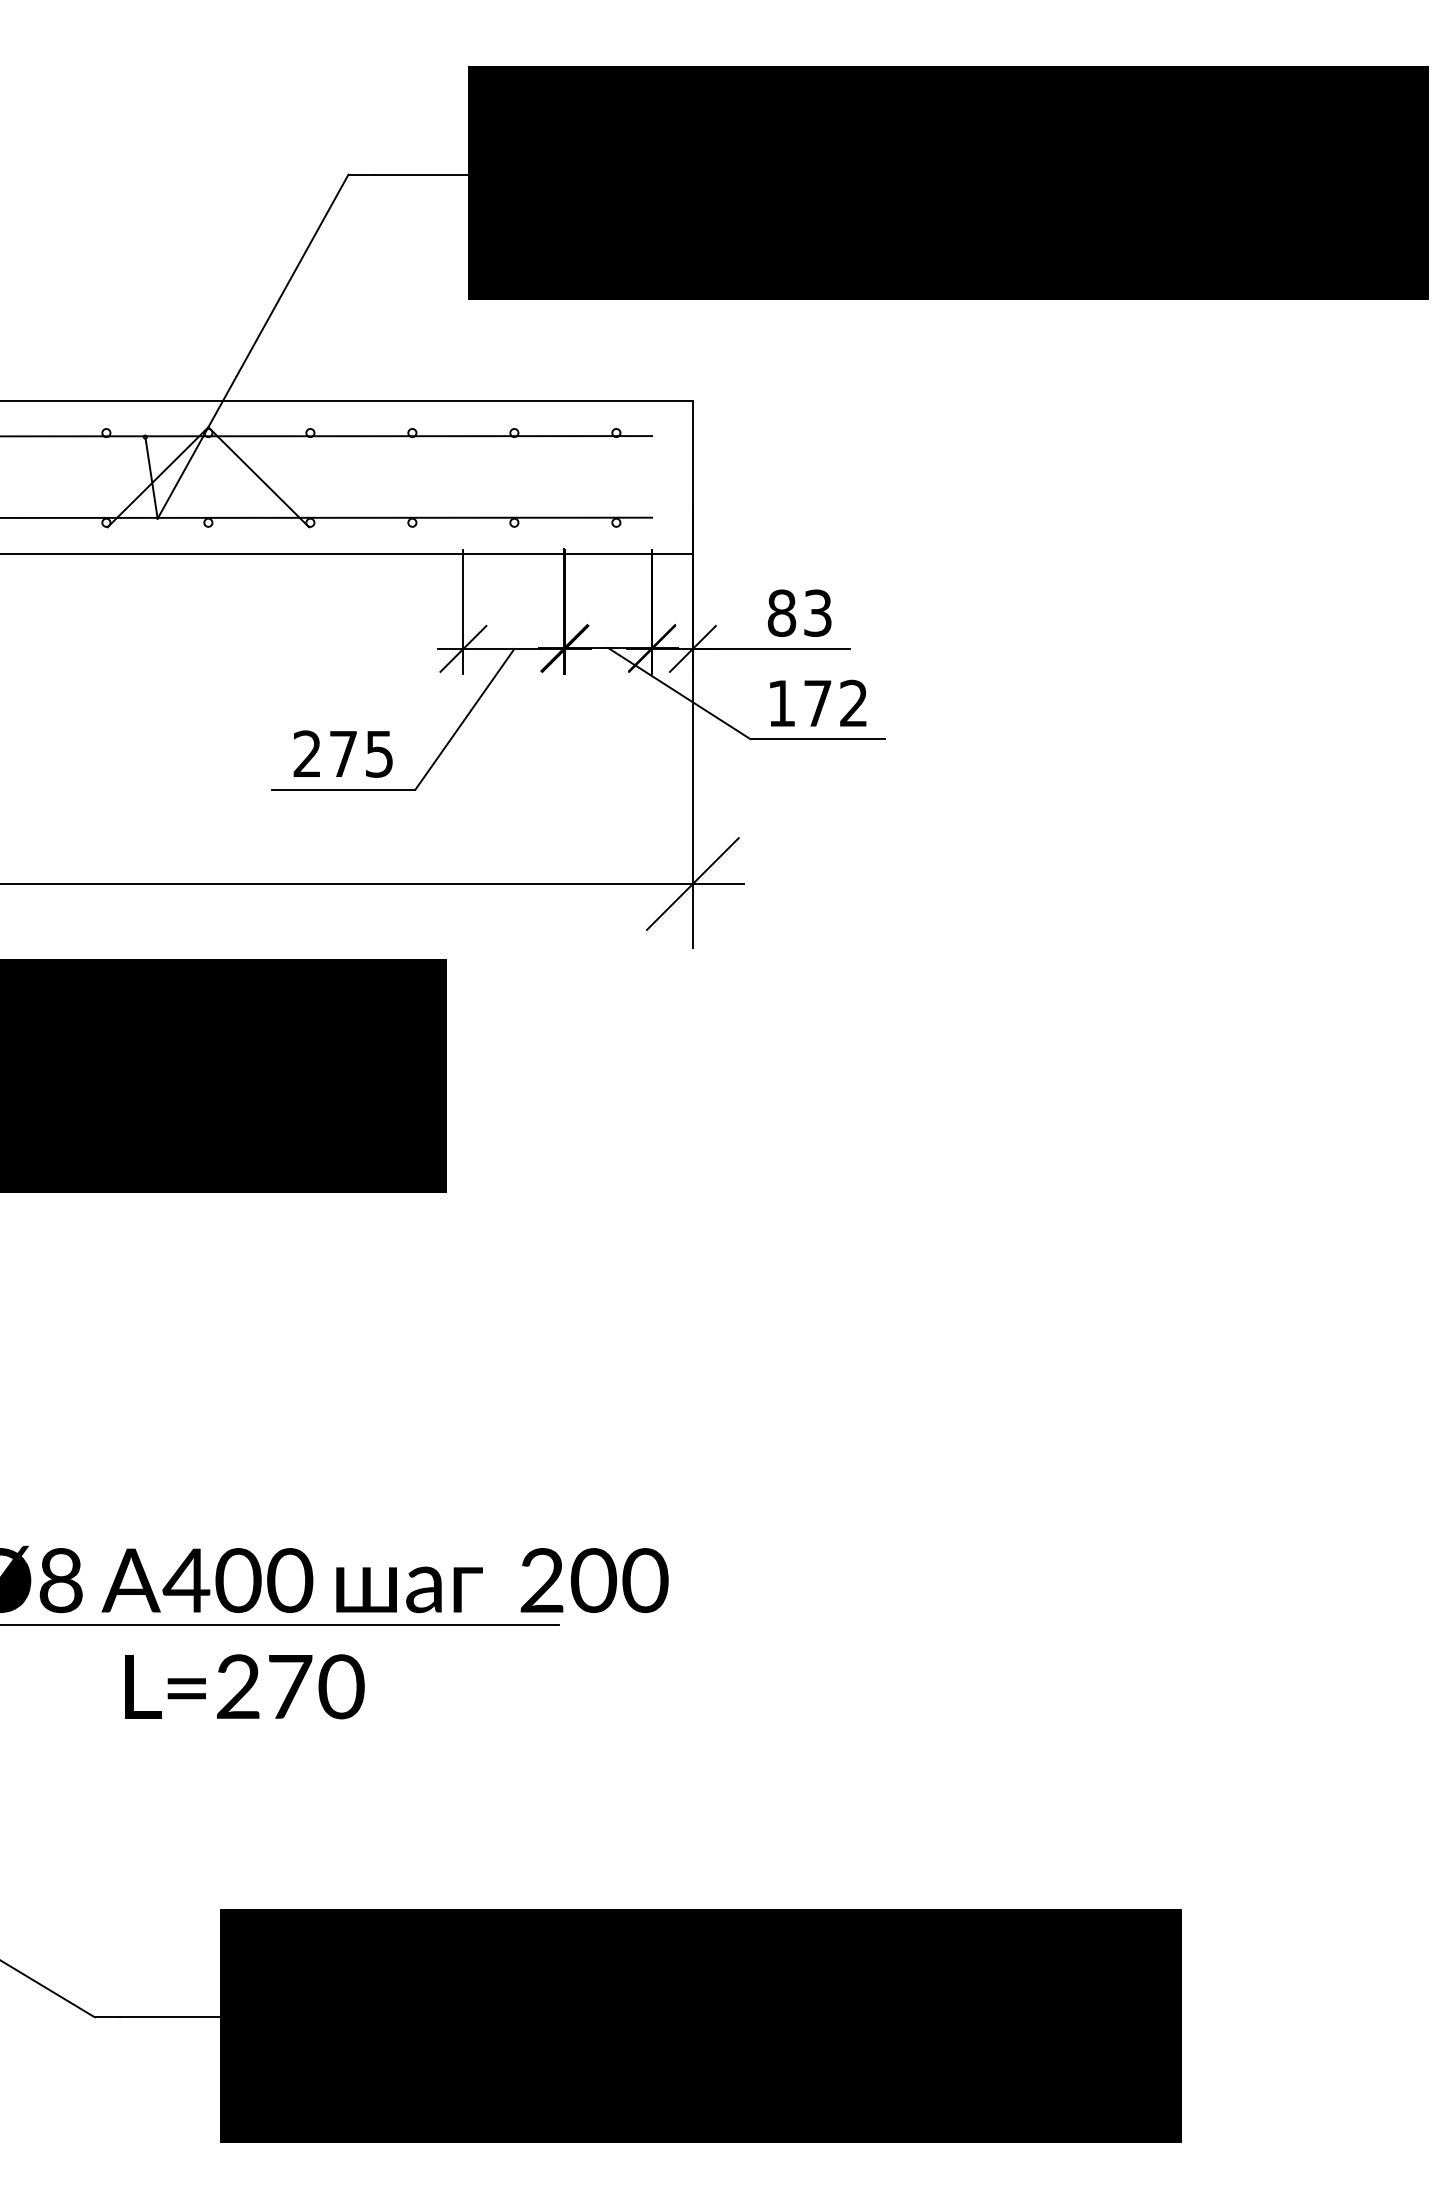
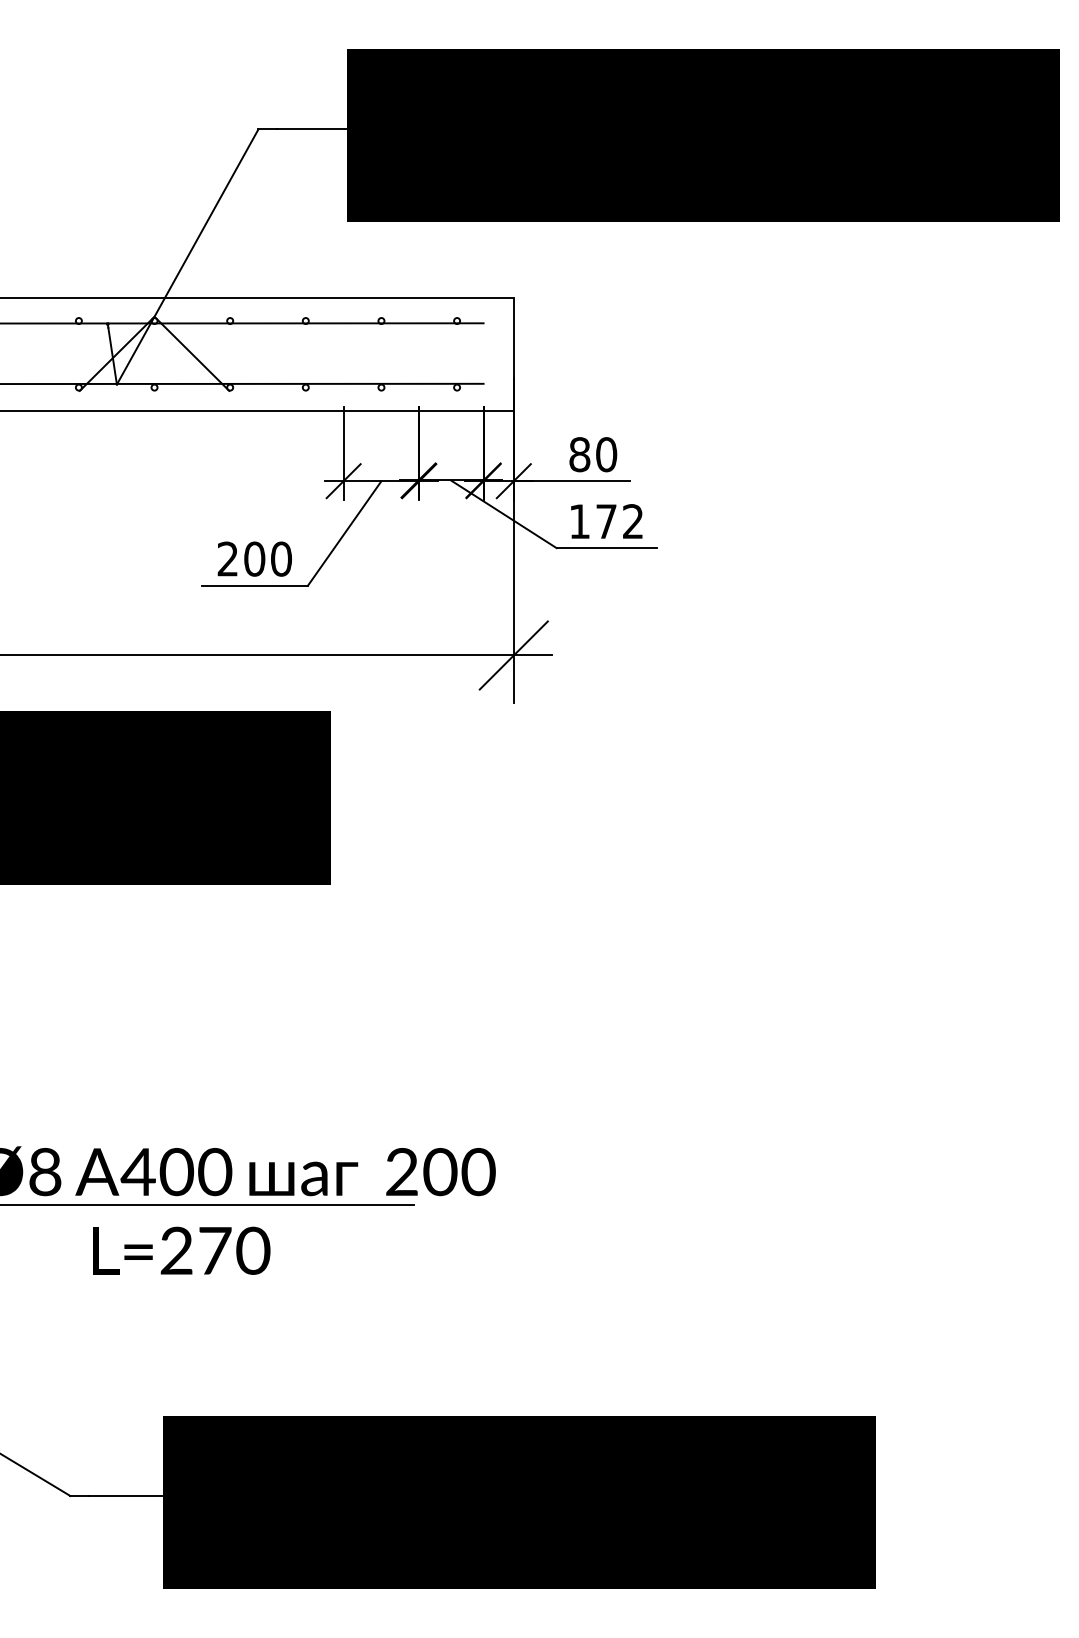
text: (817, 612) -> (606, 454), 83 -> 80
text: (361, 753) -> (268, 558), 275 -> 200

